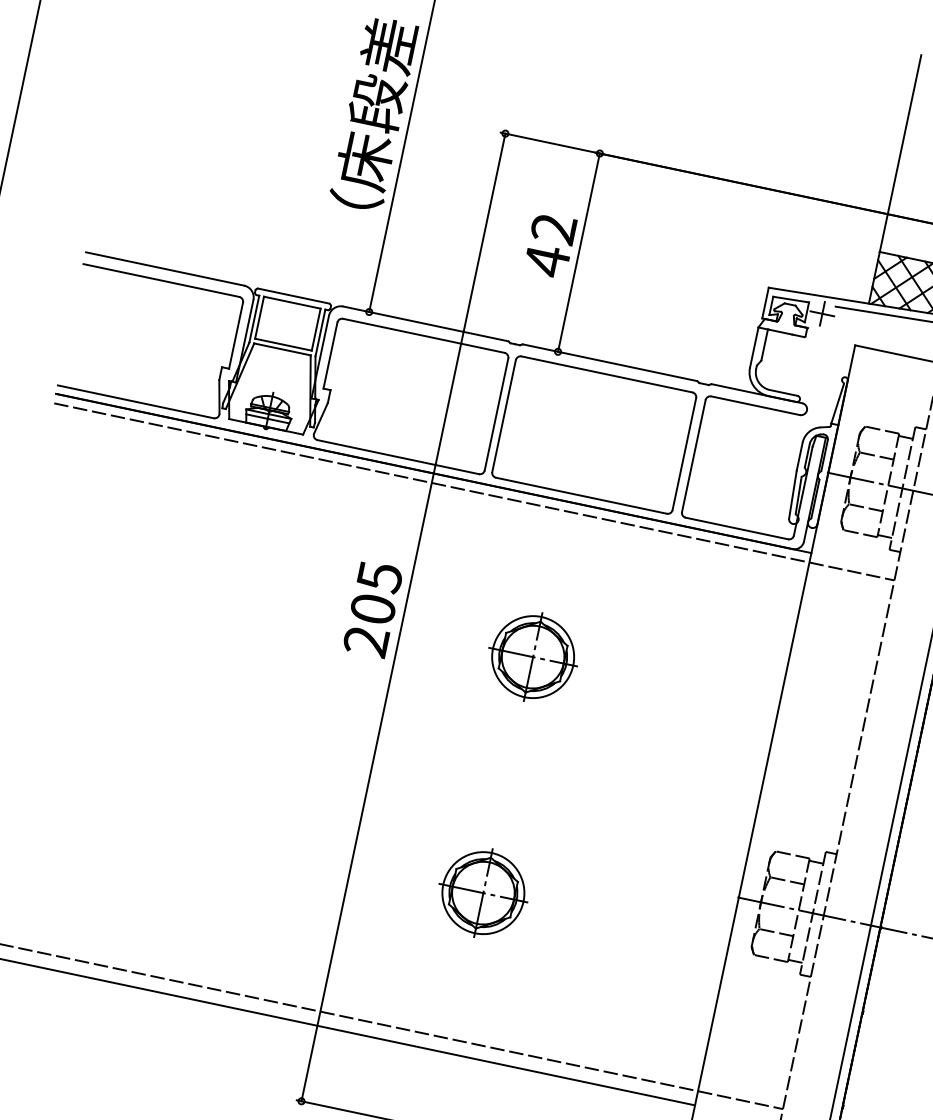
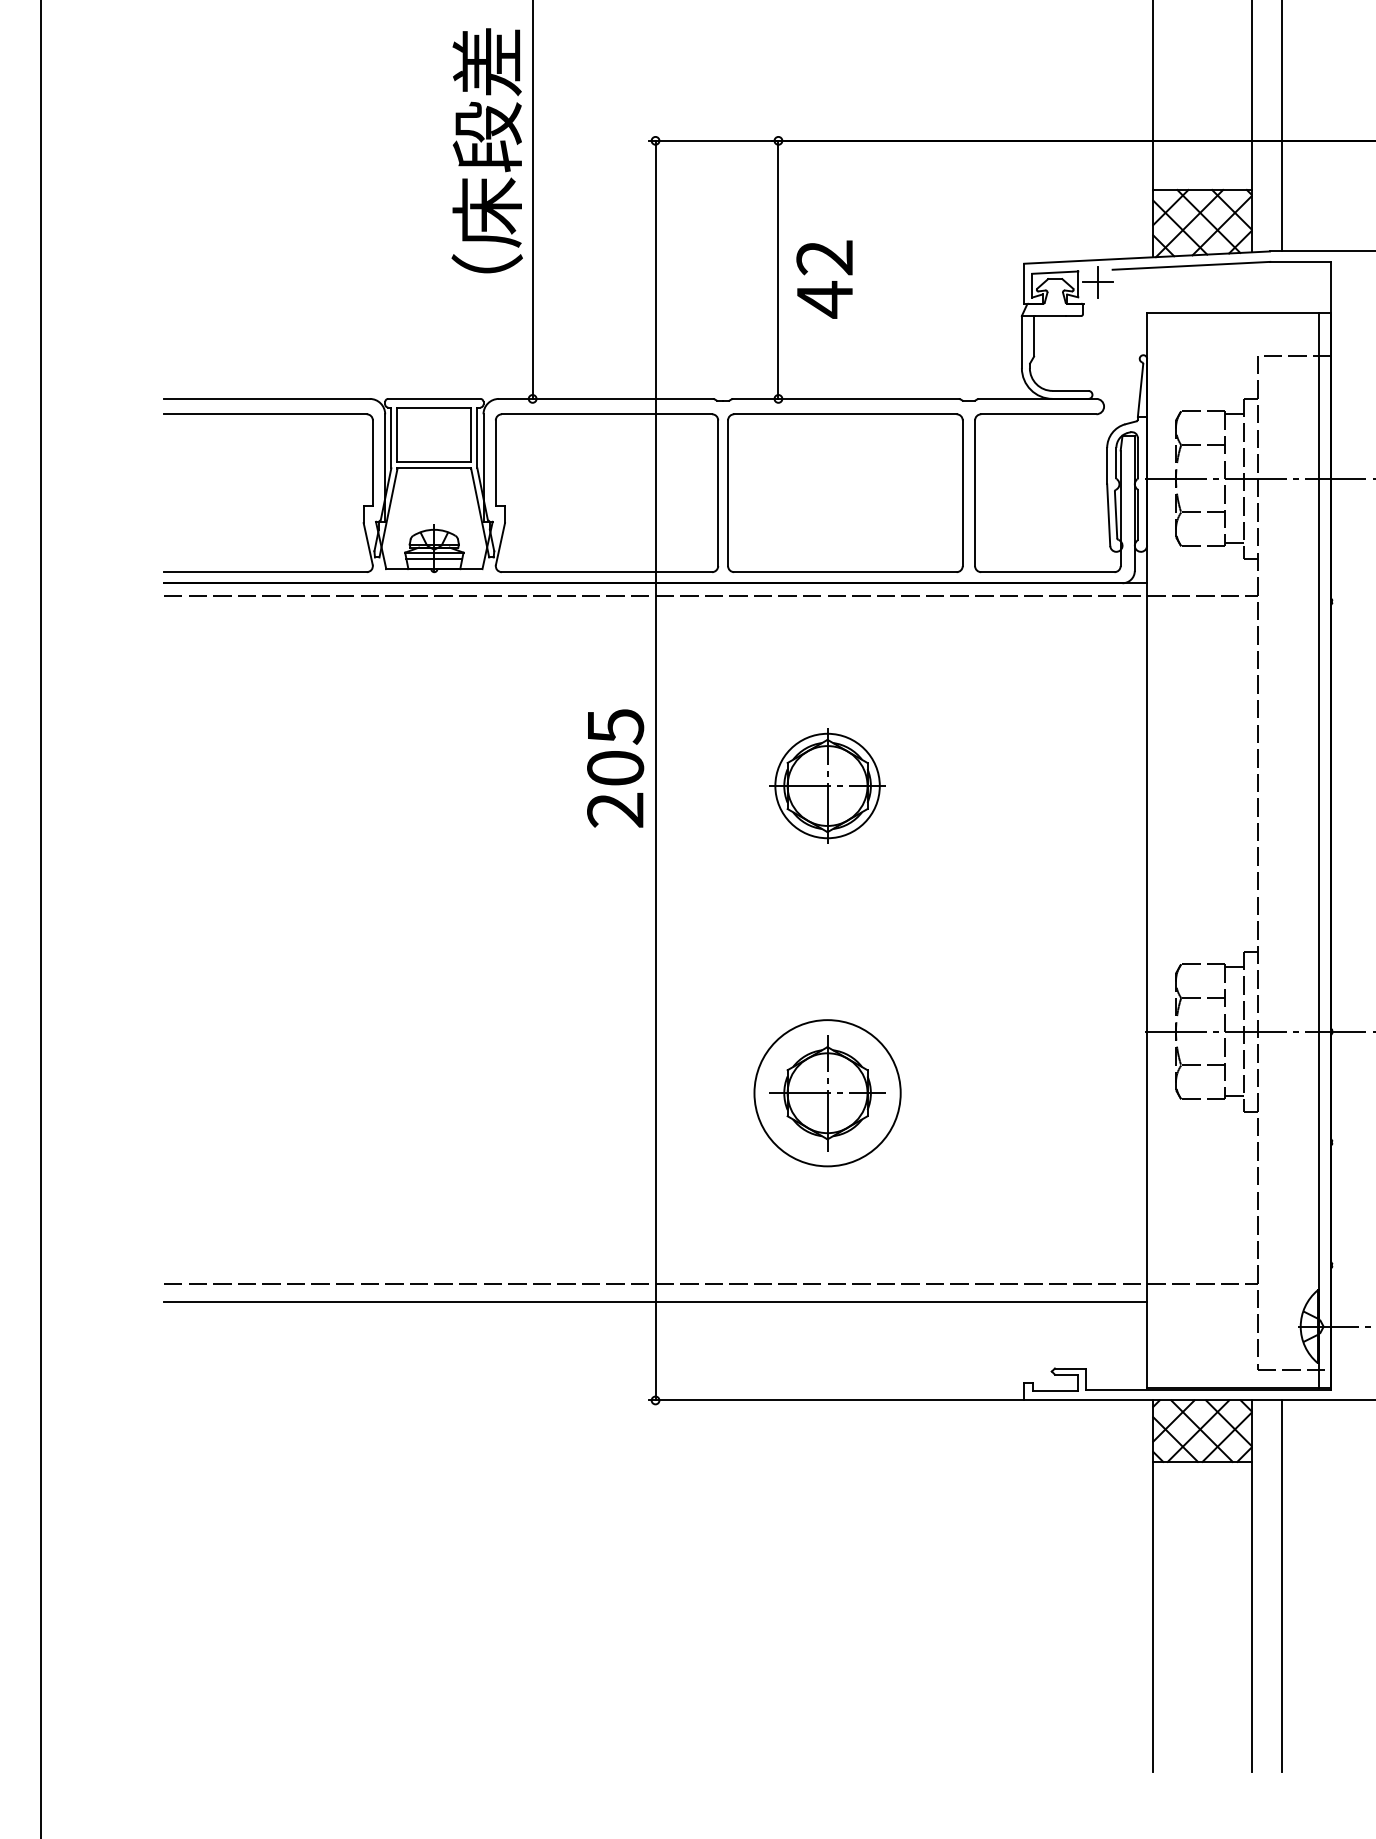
text: (550, 245) -> (824, 279), moved
circle: (483, 893) -> (827, 1093), size x1.4

